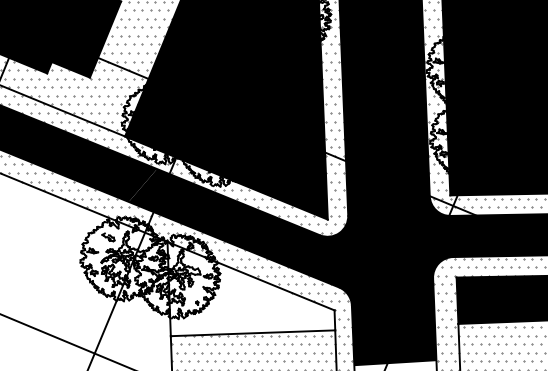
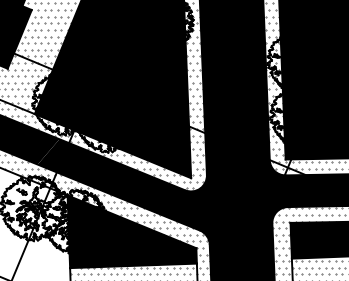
fill: (251, 288) -> (132, 231), added

